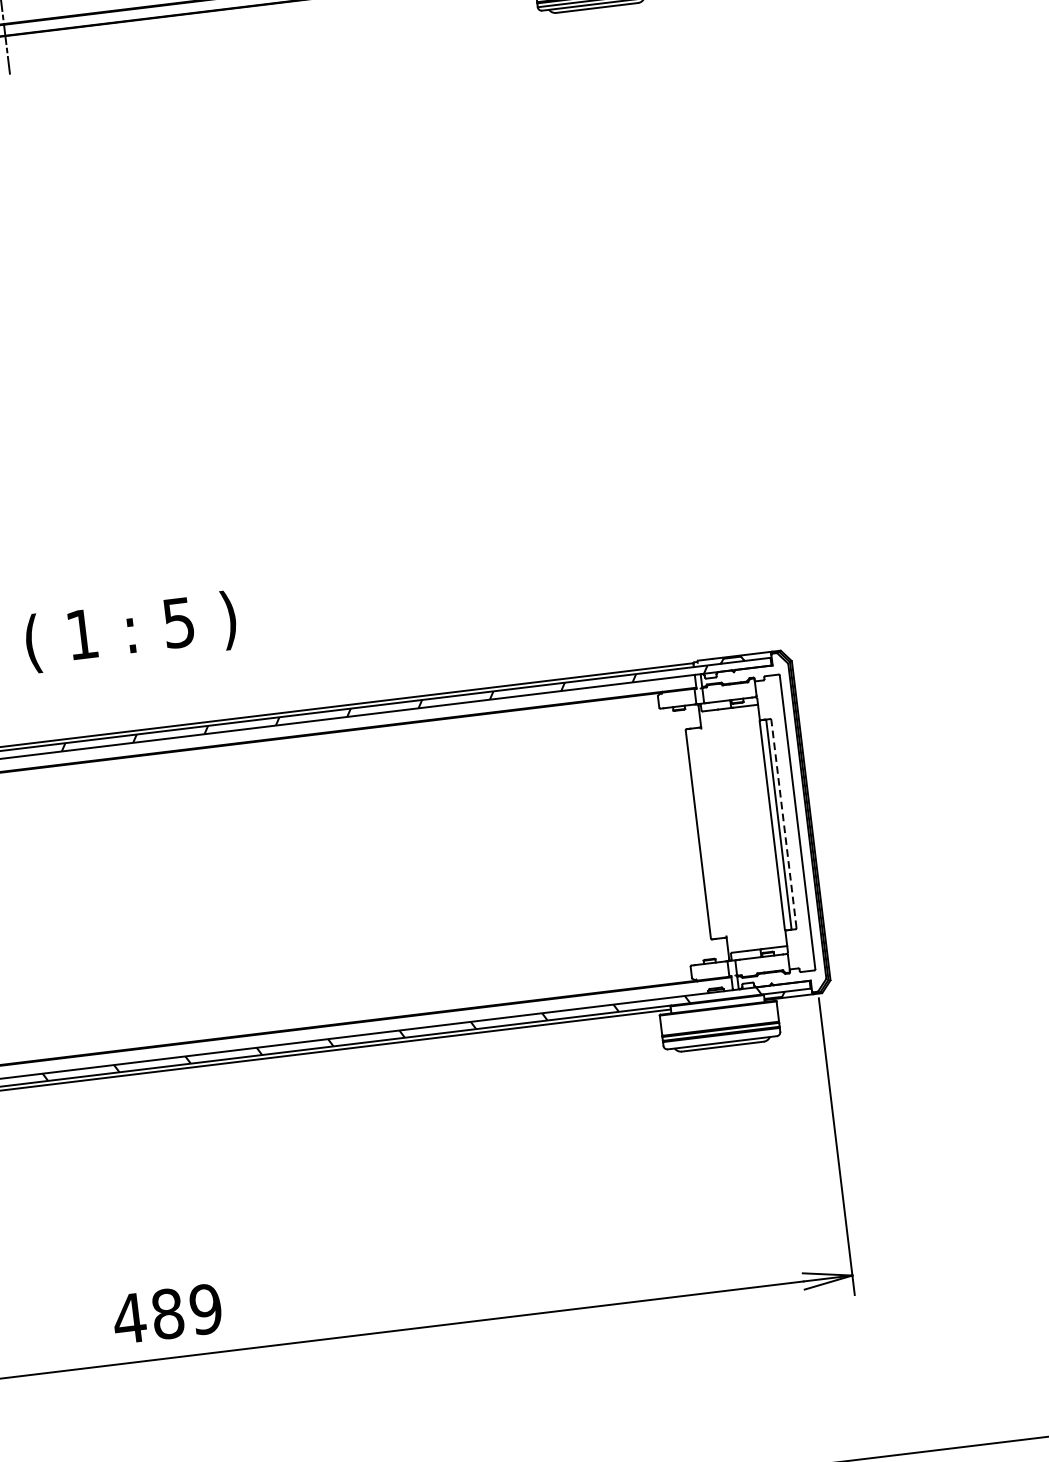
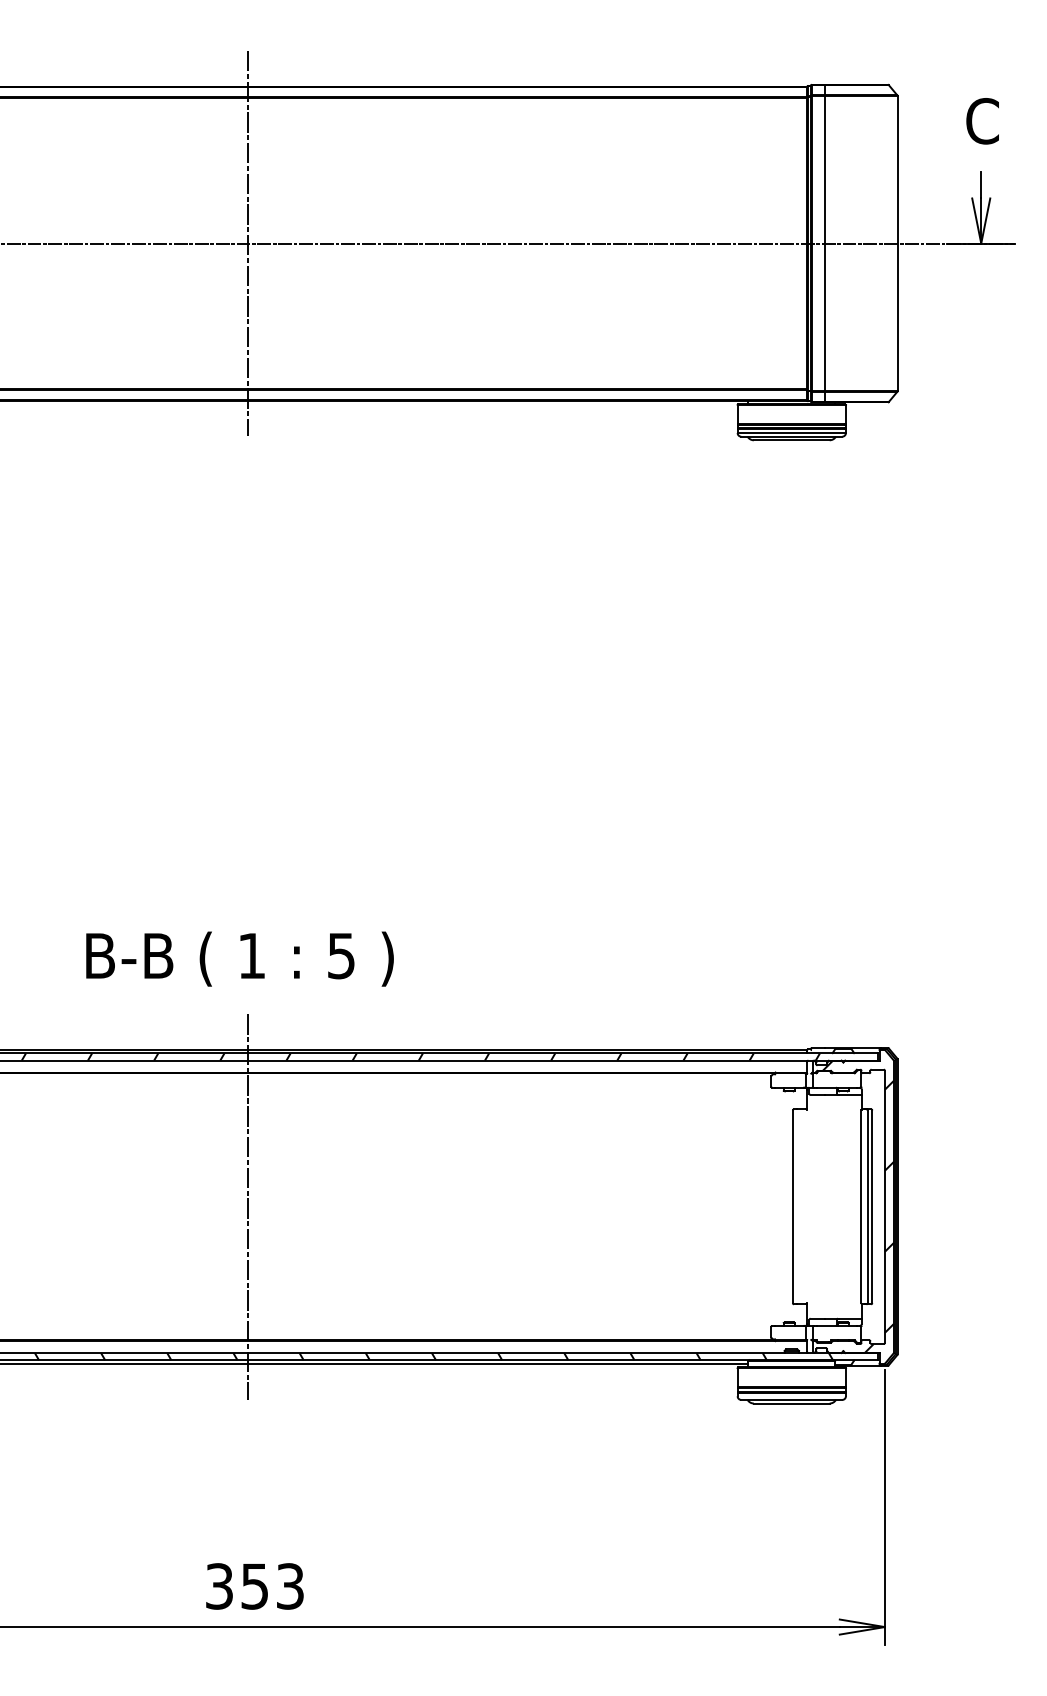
line: (784, 823) -> (872, 1206), dashed -> solid
hatch: (767, 825) -> (857, 1206), added
line: (110, 905) -> (247, 1206), added
text: (167, 1314) -> (254, 1586), 489 -> 353

